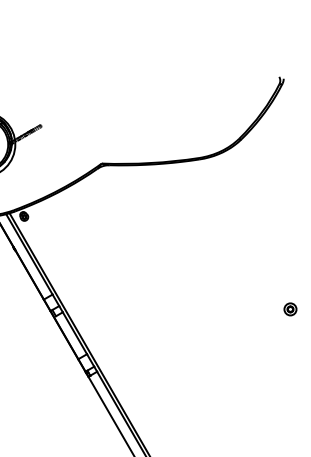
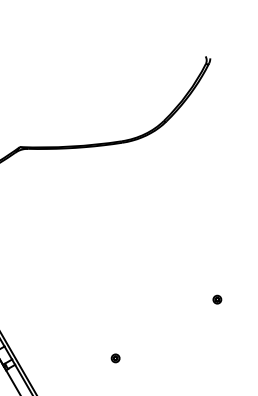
part: (290, 309) -> (217, 299), size x0.62
part: (192, 365) -> (114, 358), added

